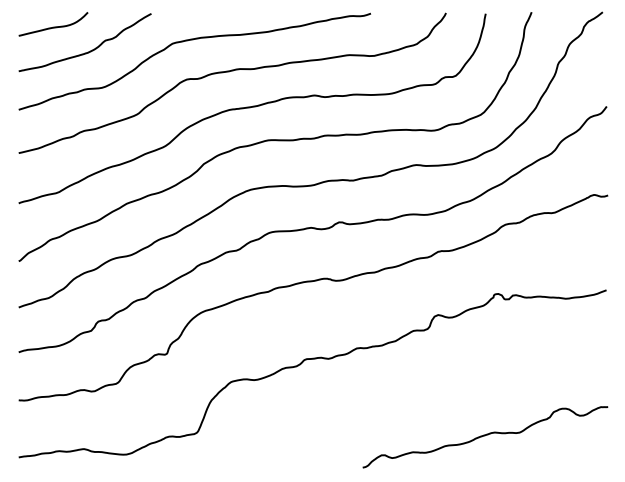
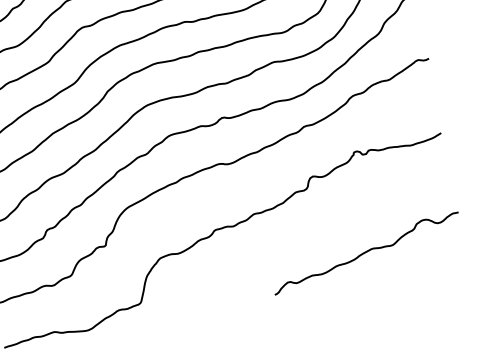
curve: (485, 436) -> (366, 252), moved

